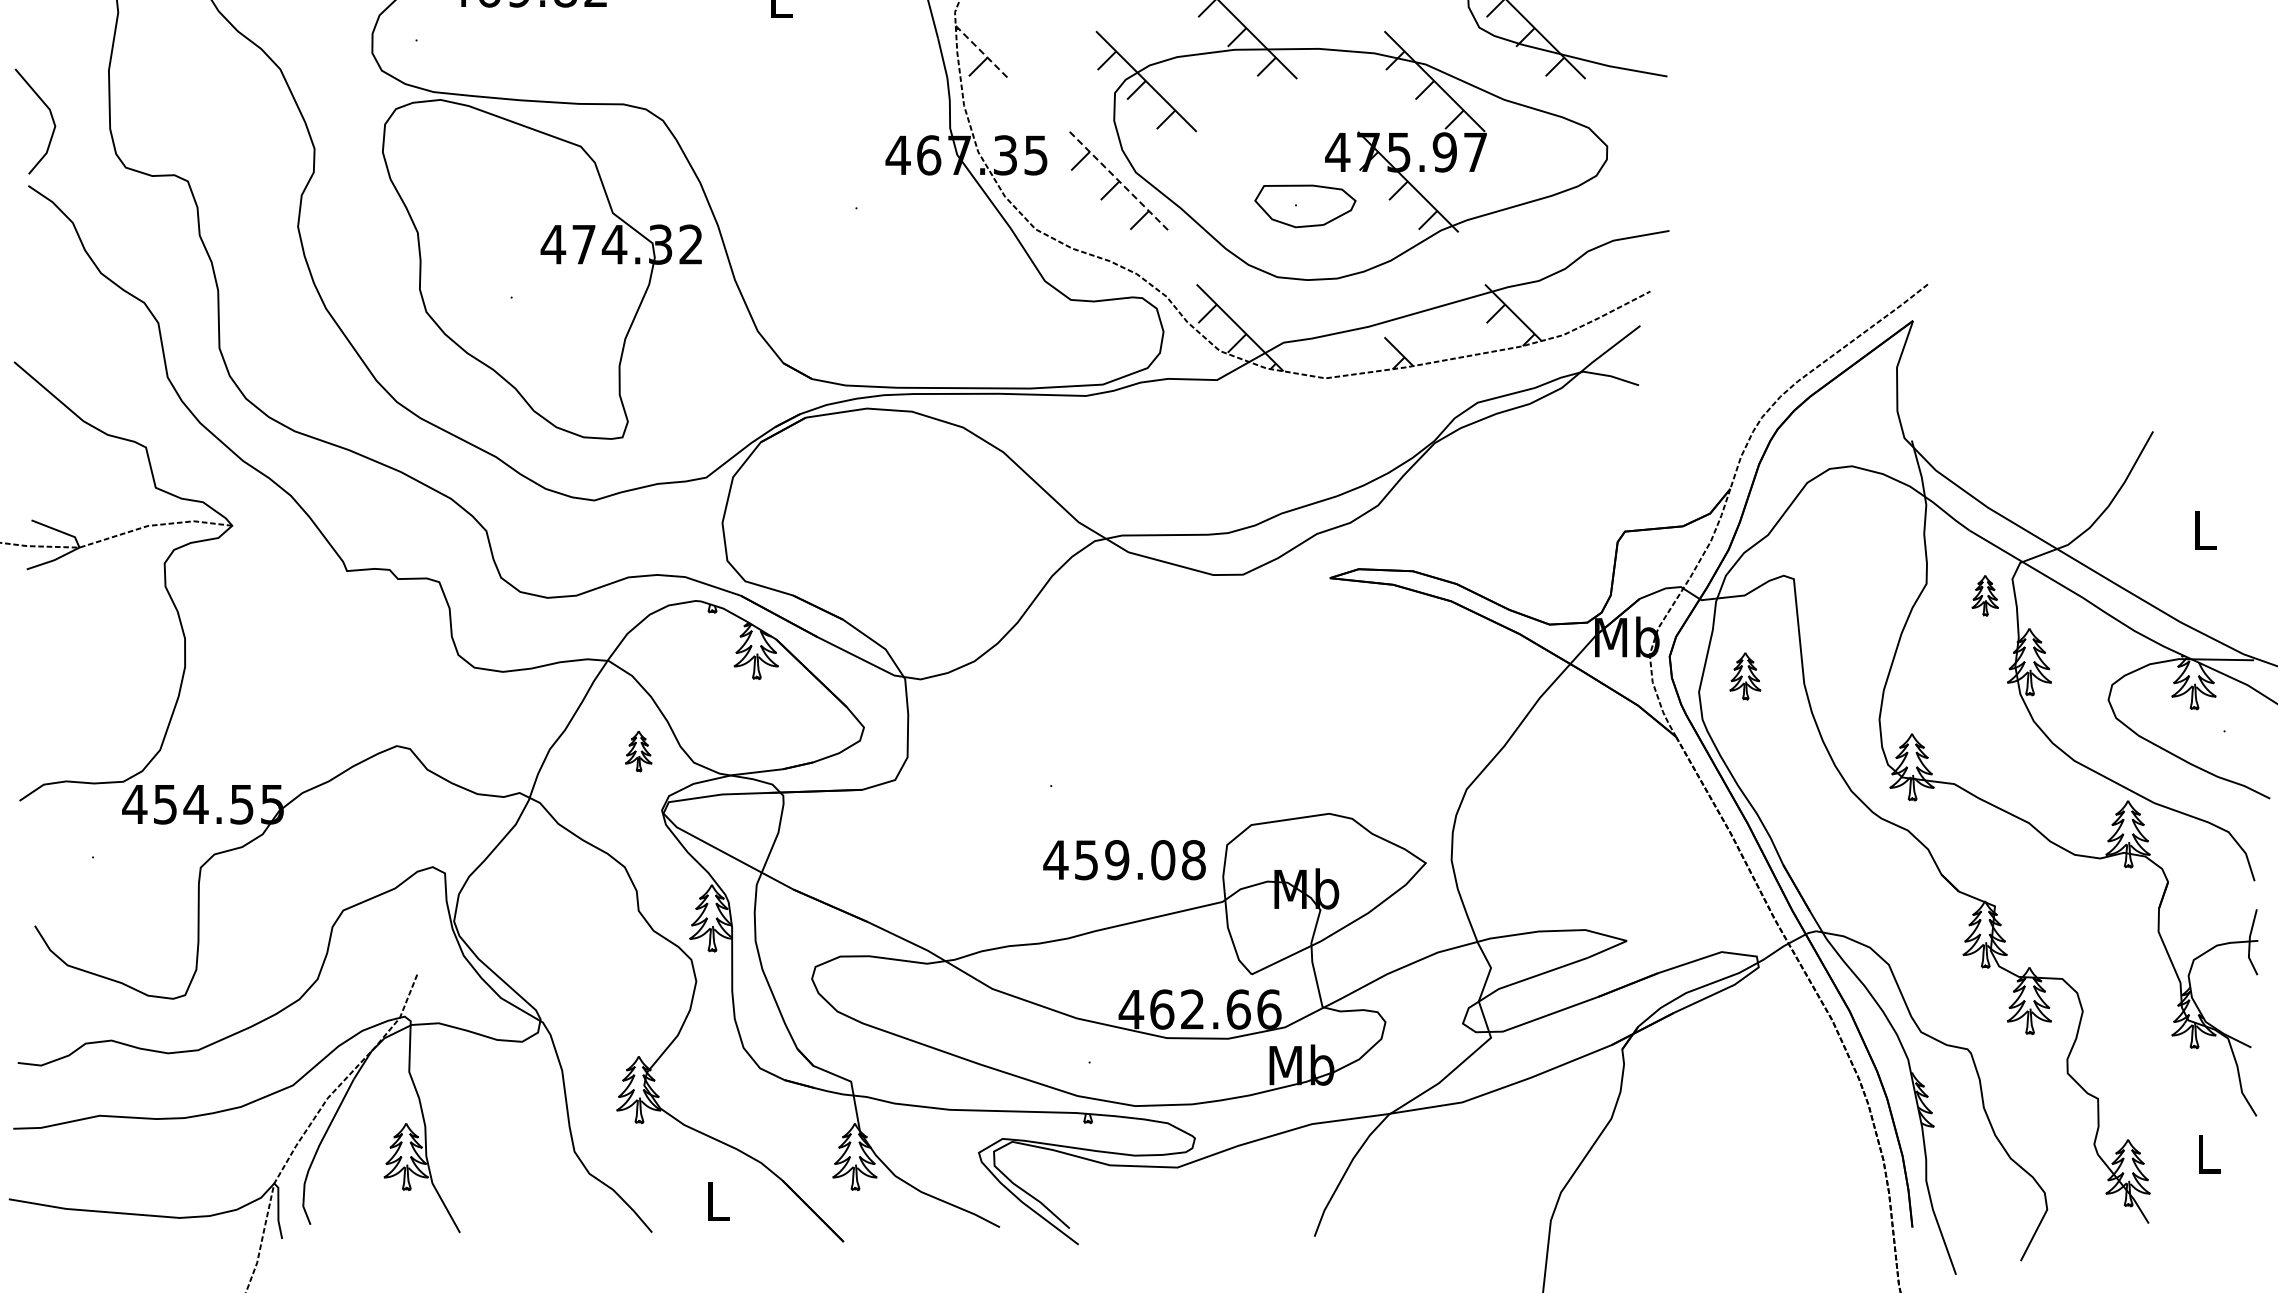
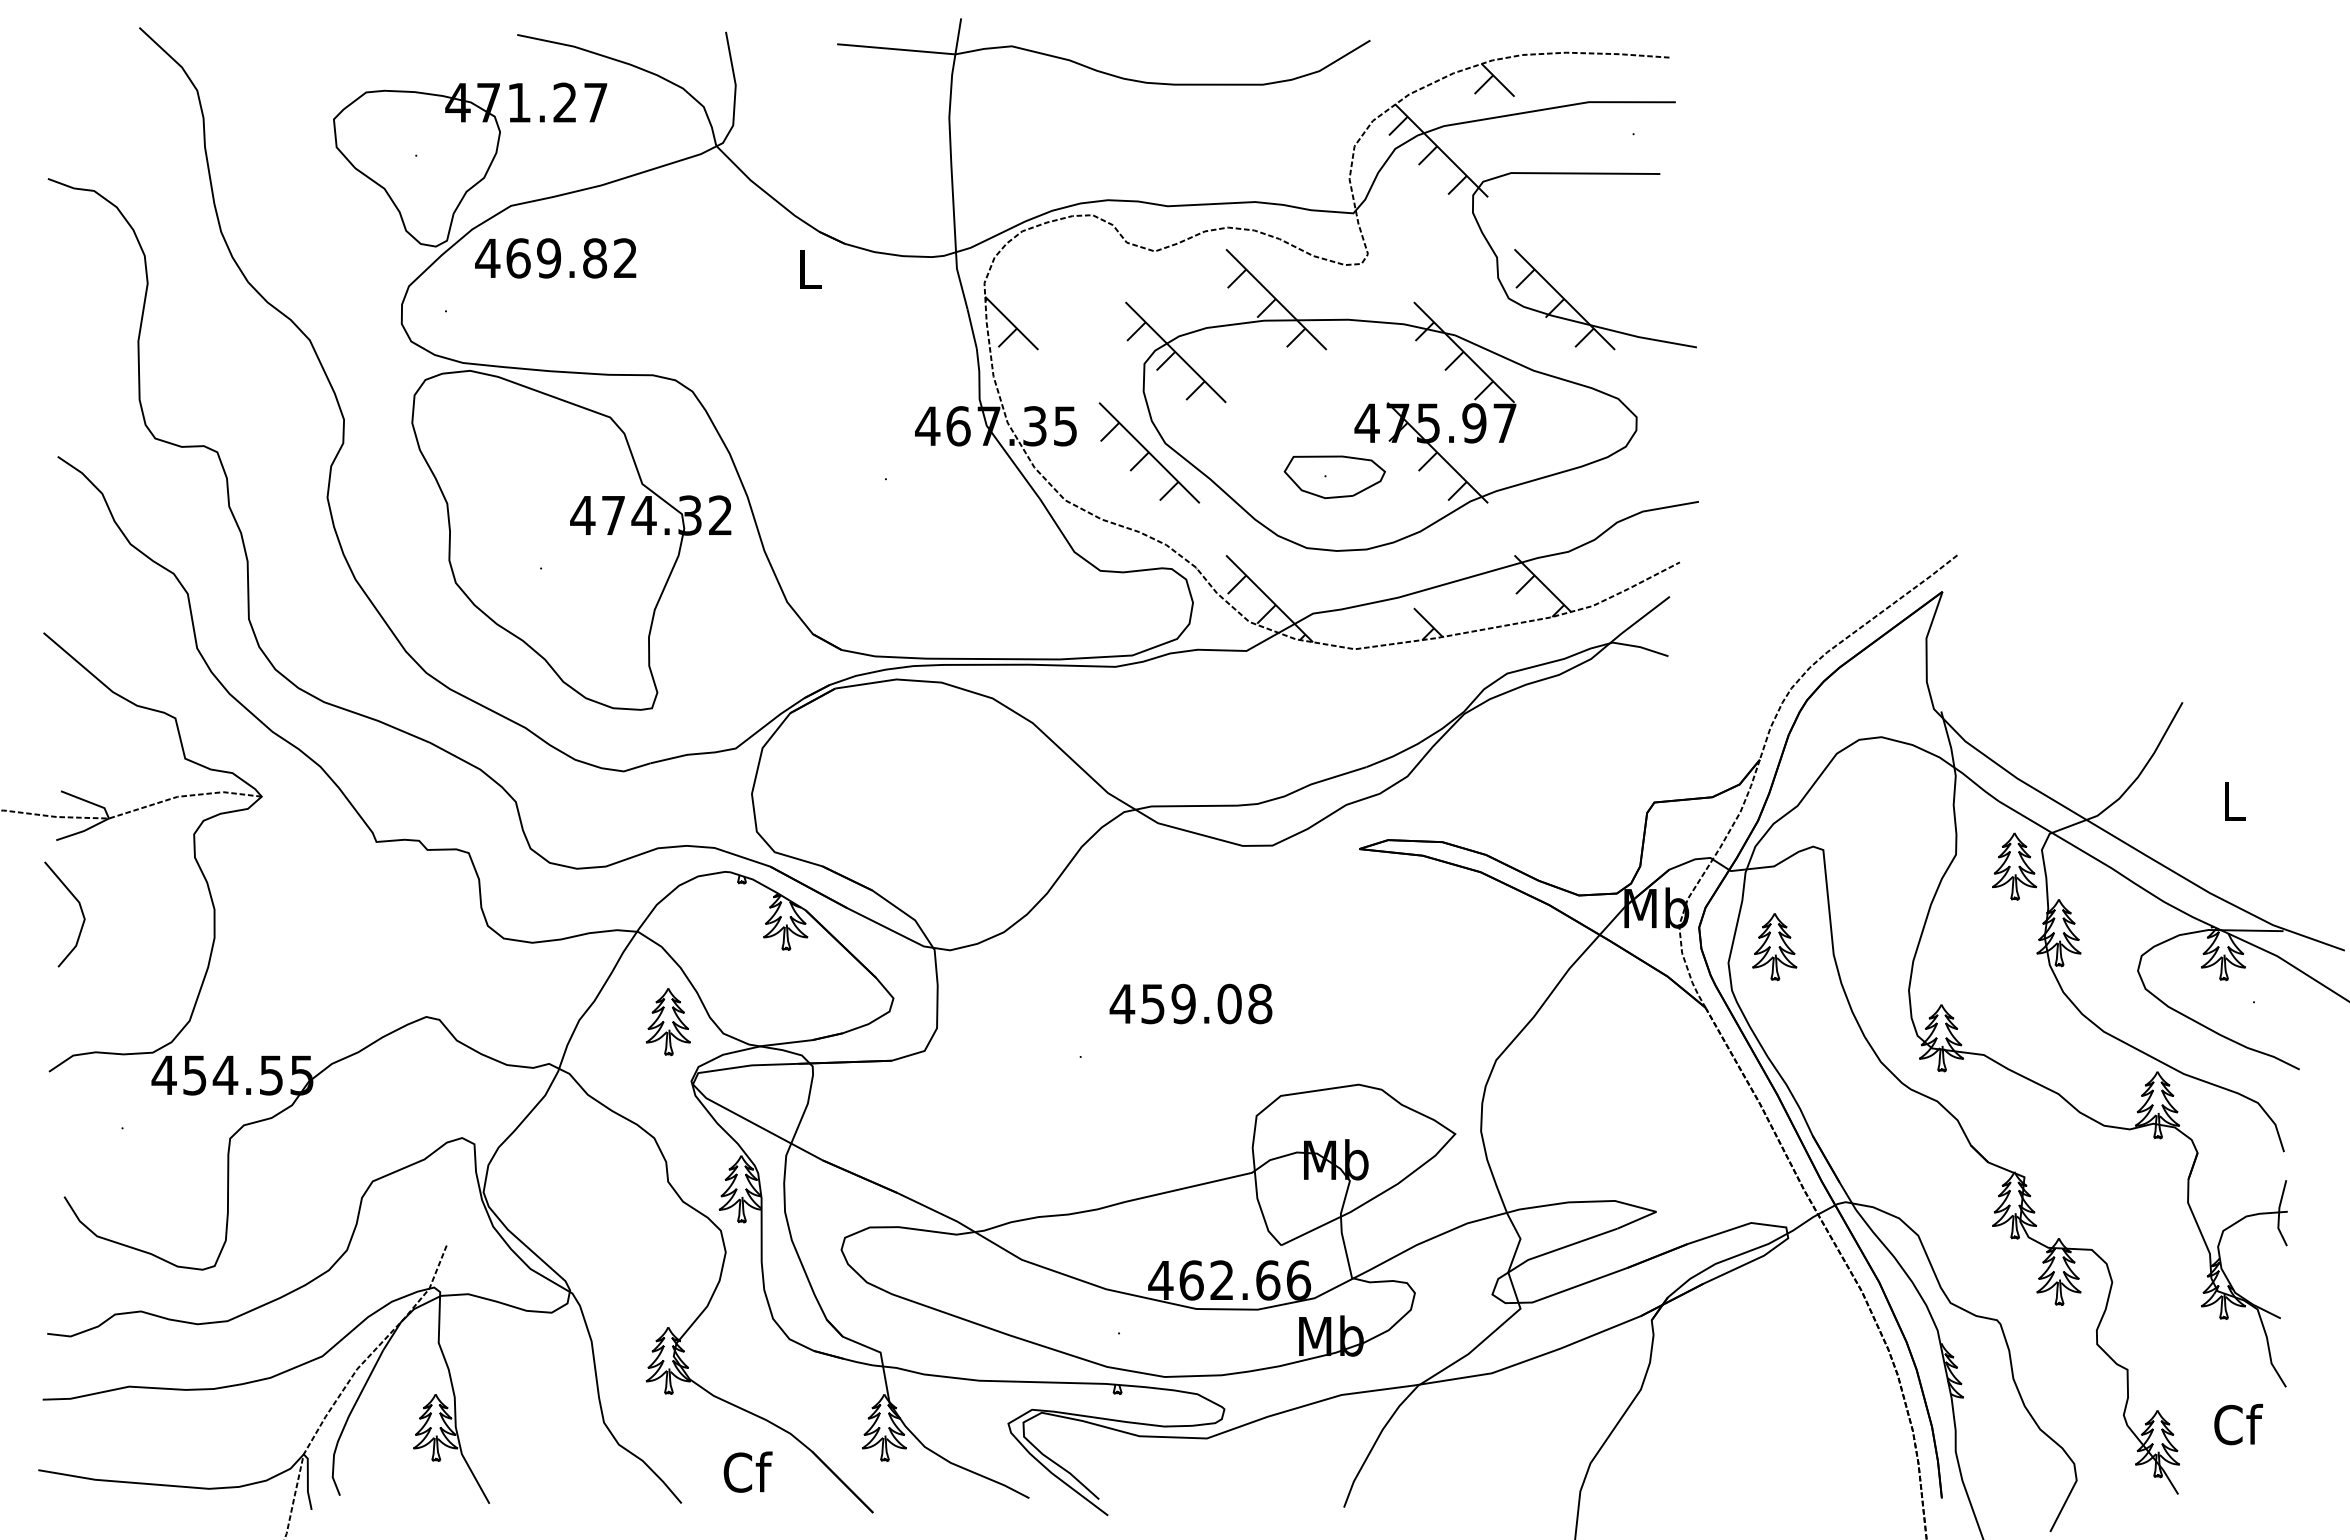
line: (982, 52) -> (1011, 323), dashed -> solid
line: (51, 116) -> (80, 909), moved
line: (1120, 182) -> (1149, 453), dashed -> solid
part: (1985, 595) -> (2014, 866), size x1.67
part: (1745, 676) -> (1774, 947), size x1.43
part: (638, 751) -> (667, 1022), size x1.67
text: (1124, 859) -> (1190, 1003), moved
text: (2209, 1153) -> (2238, 1424), L -> Cf
text: (718, 1200) -> (747, 1471), L -> Cf

